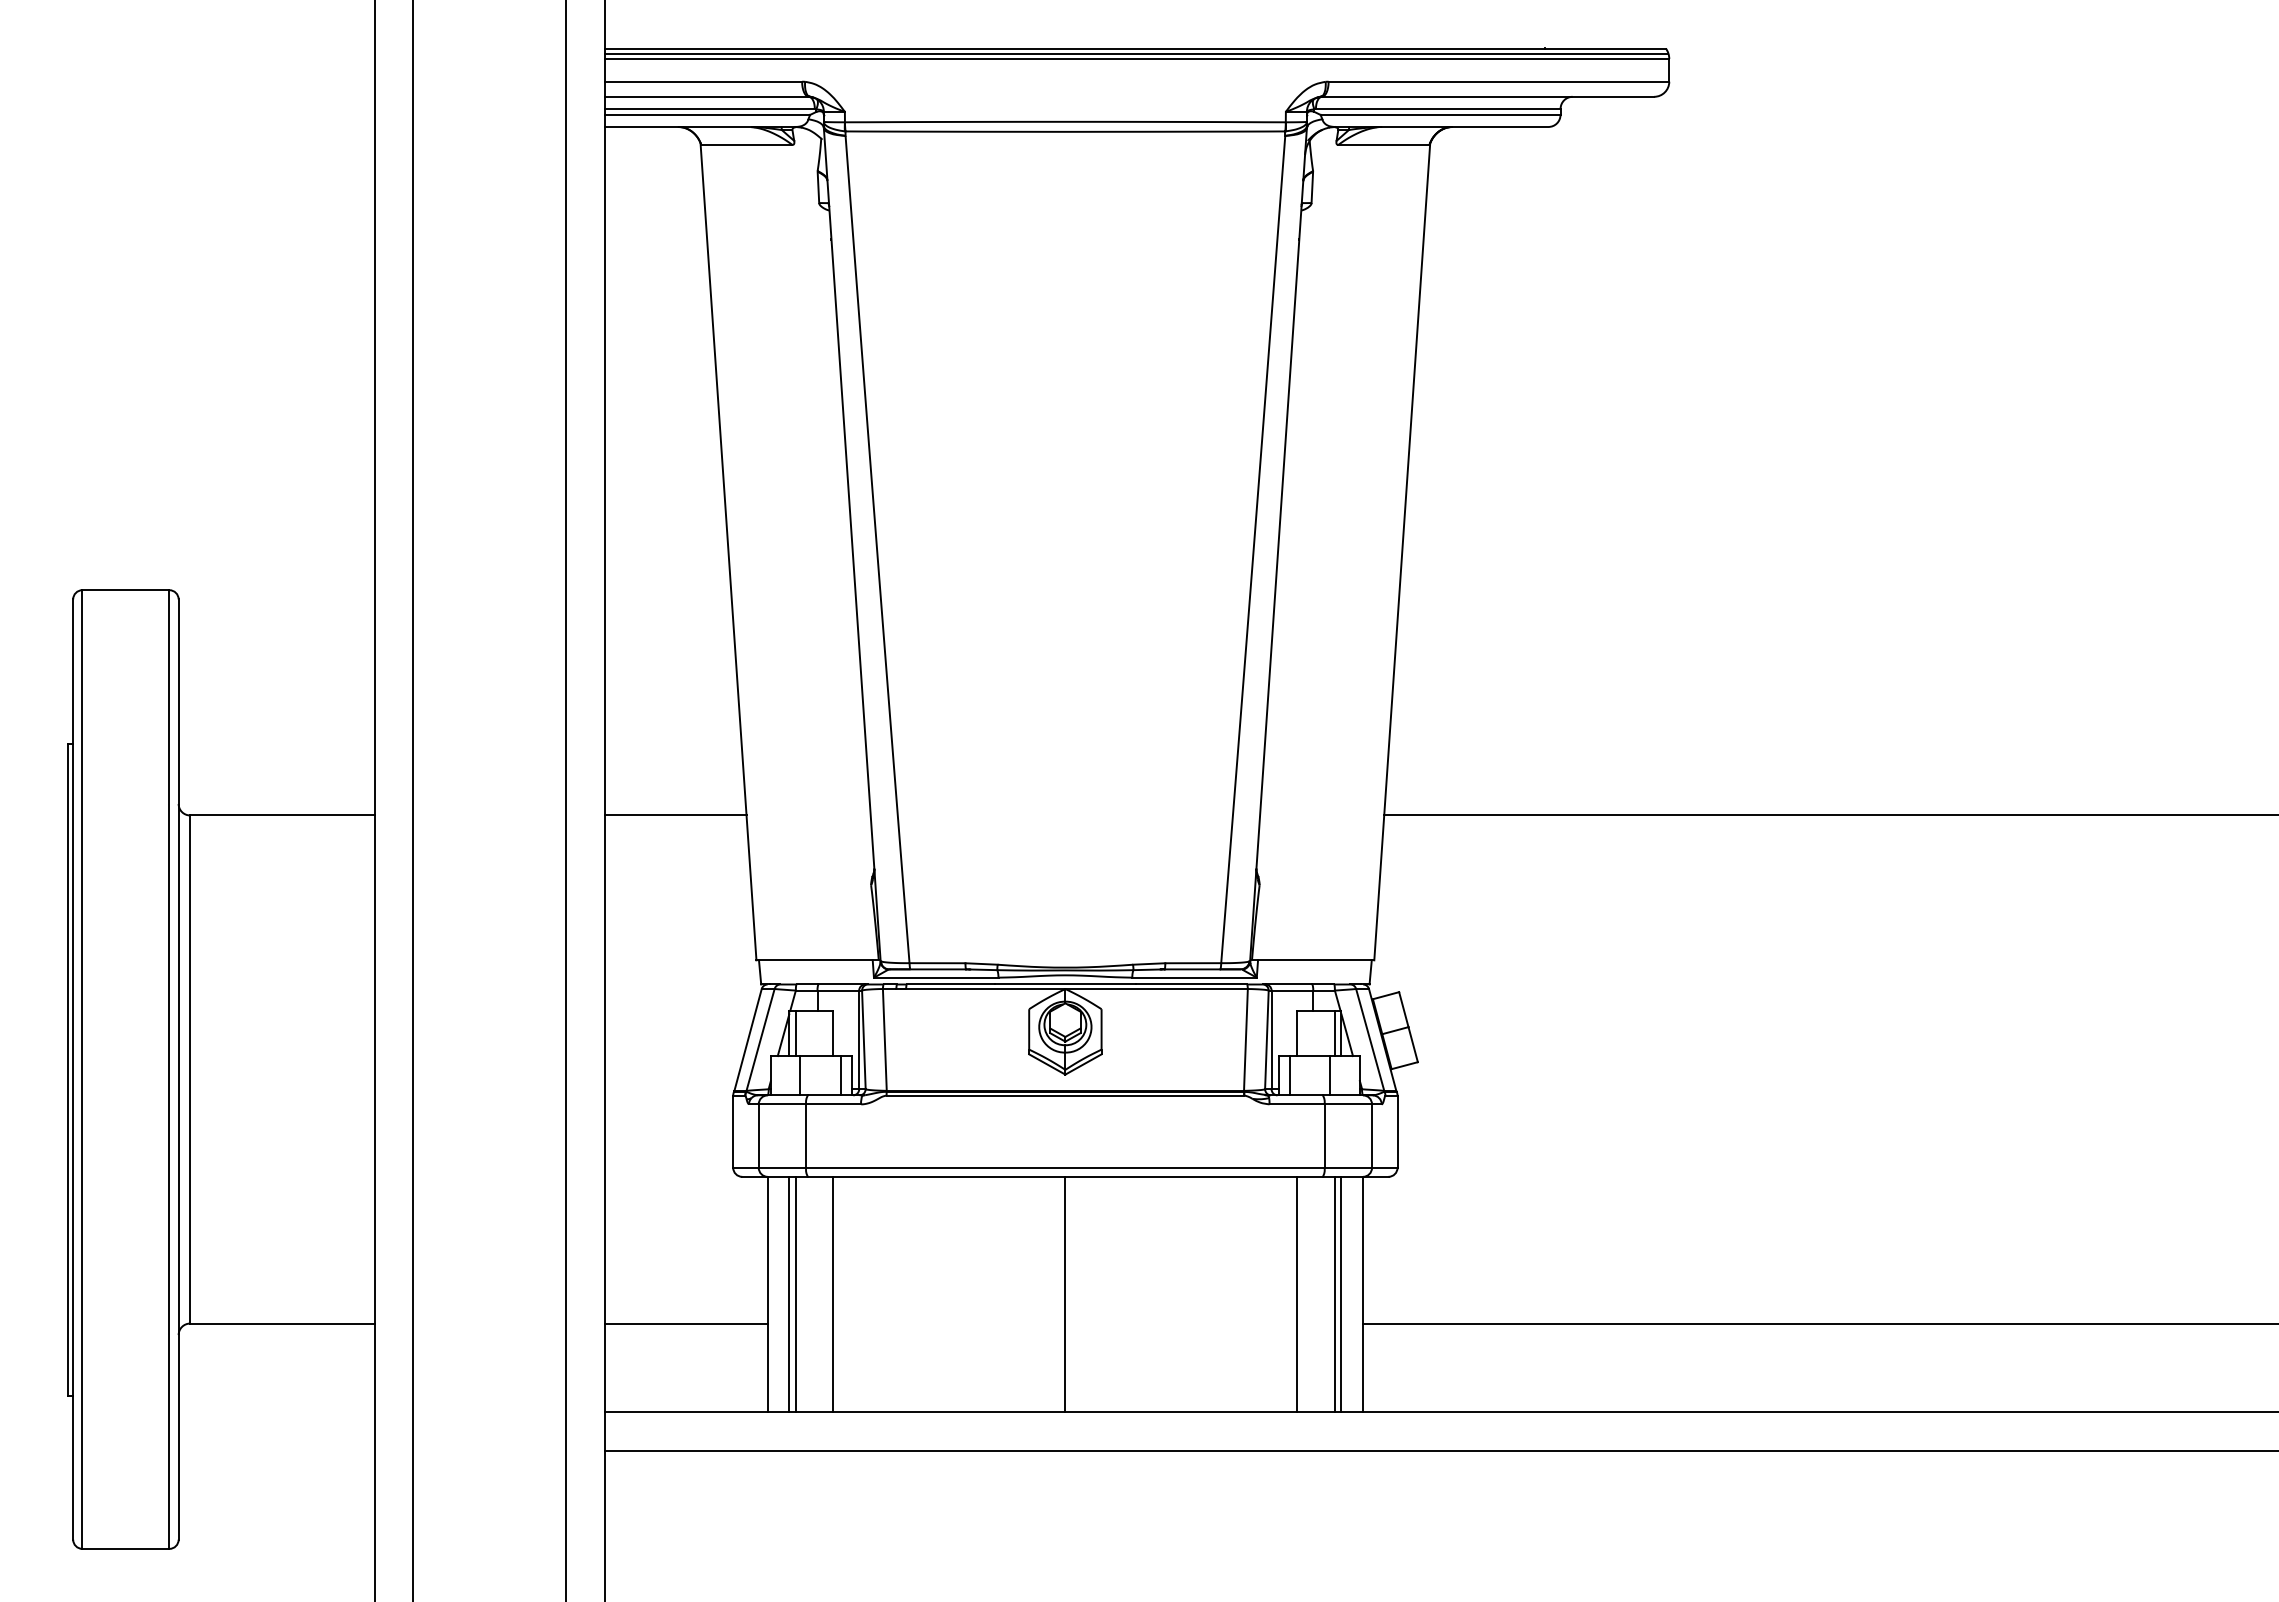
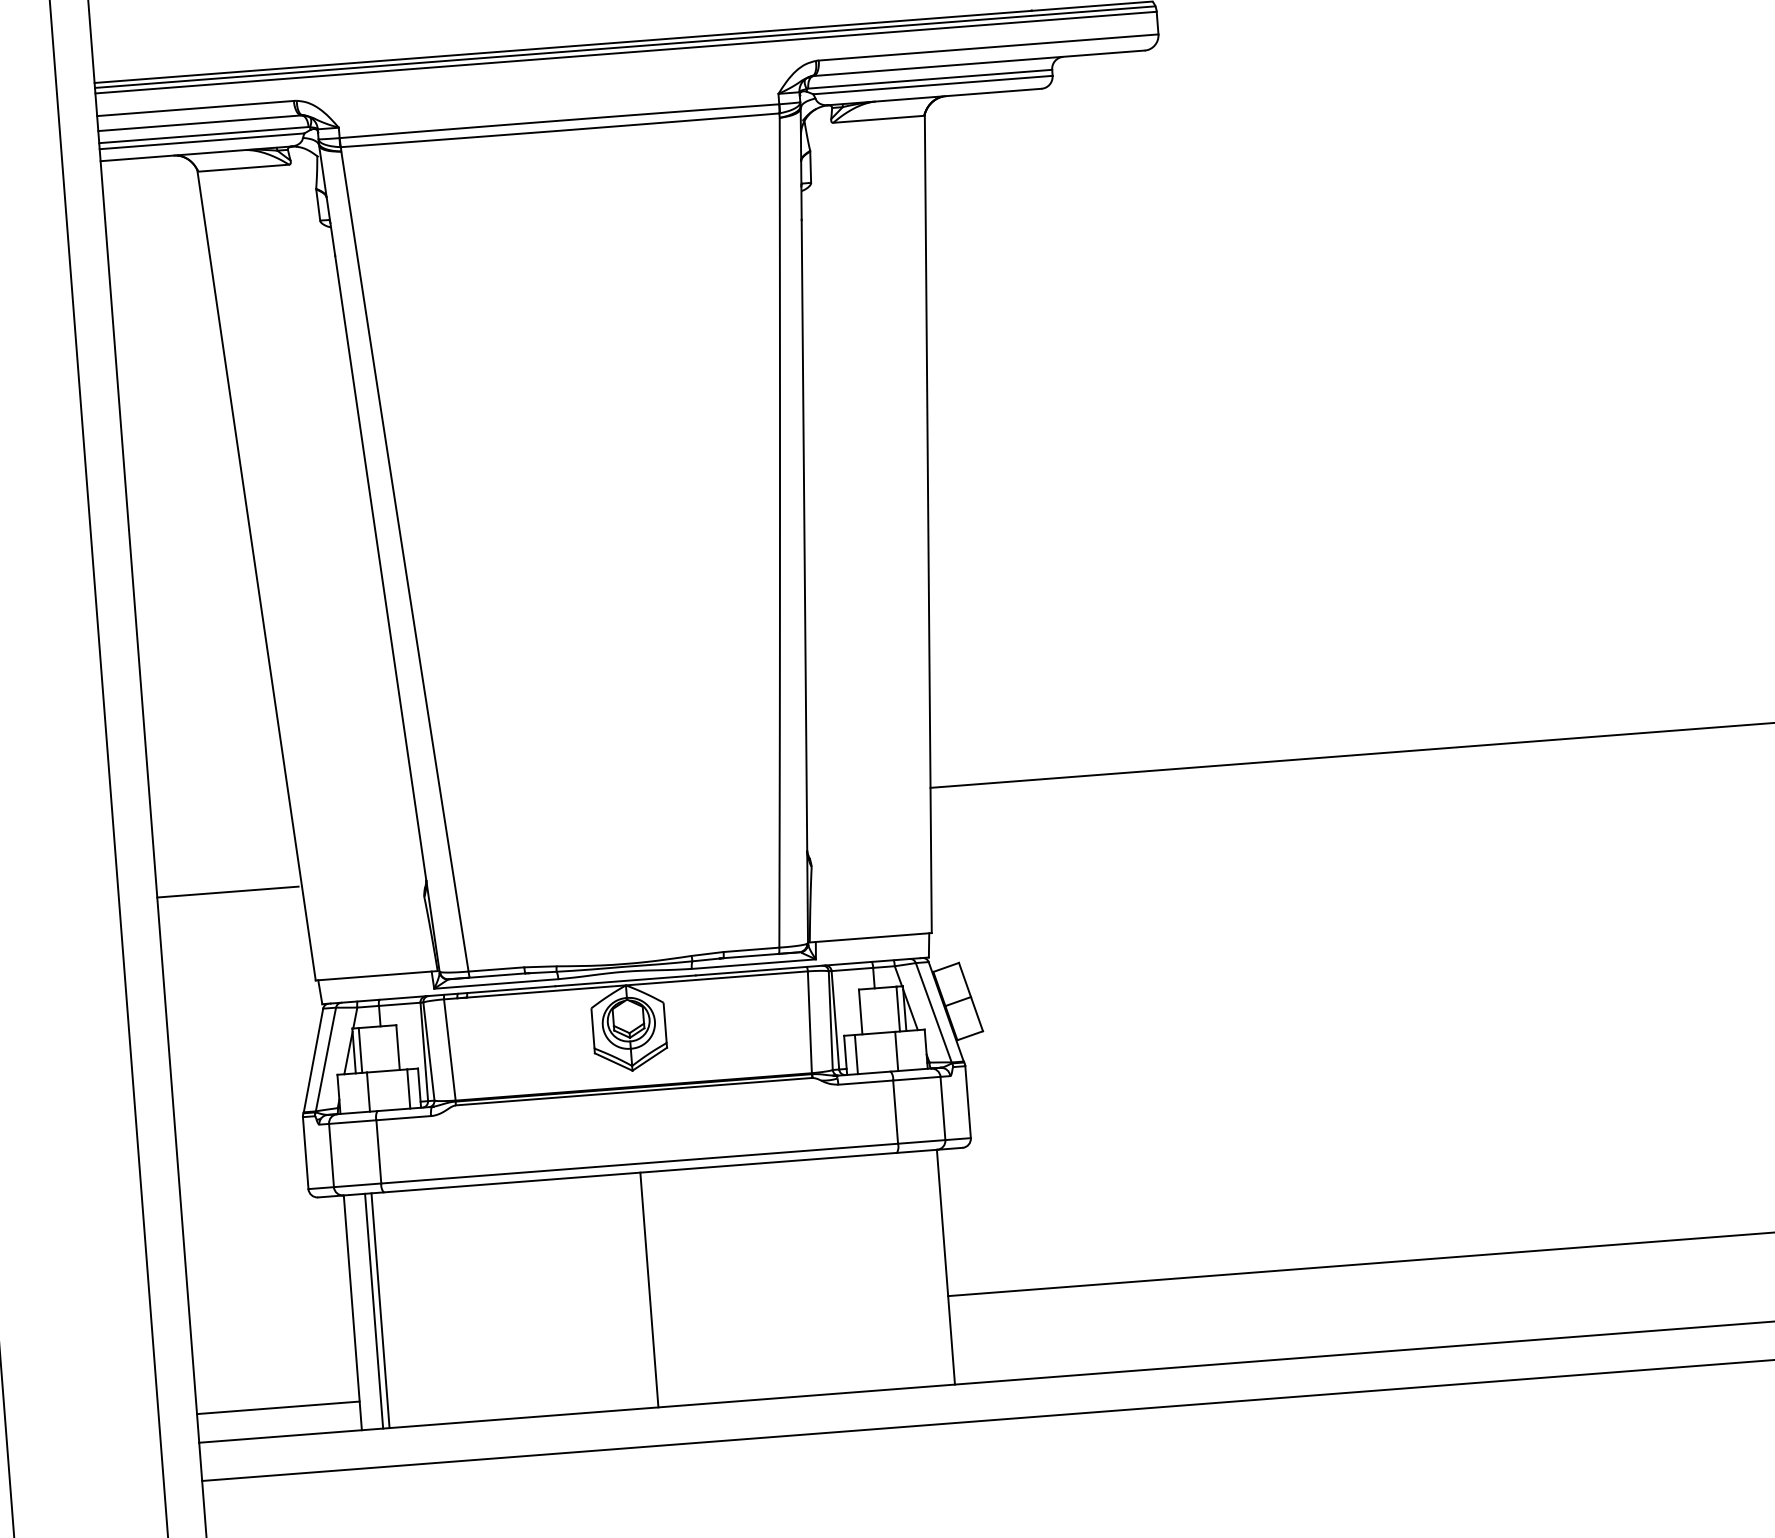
line: (675, 815) -> (227, 892), moved
line: (833, 1294) -> (418, 1307), removed
line: (1297, 1294) -> (880, 1272), removed
line: (1335, 1294) -> (918, 1269), removed
line: (1341, 1294) -> (924, 1268), removed
line: (685, 1323) -> (277, 1407), moved

